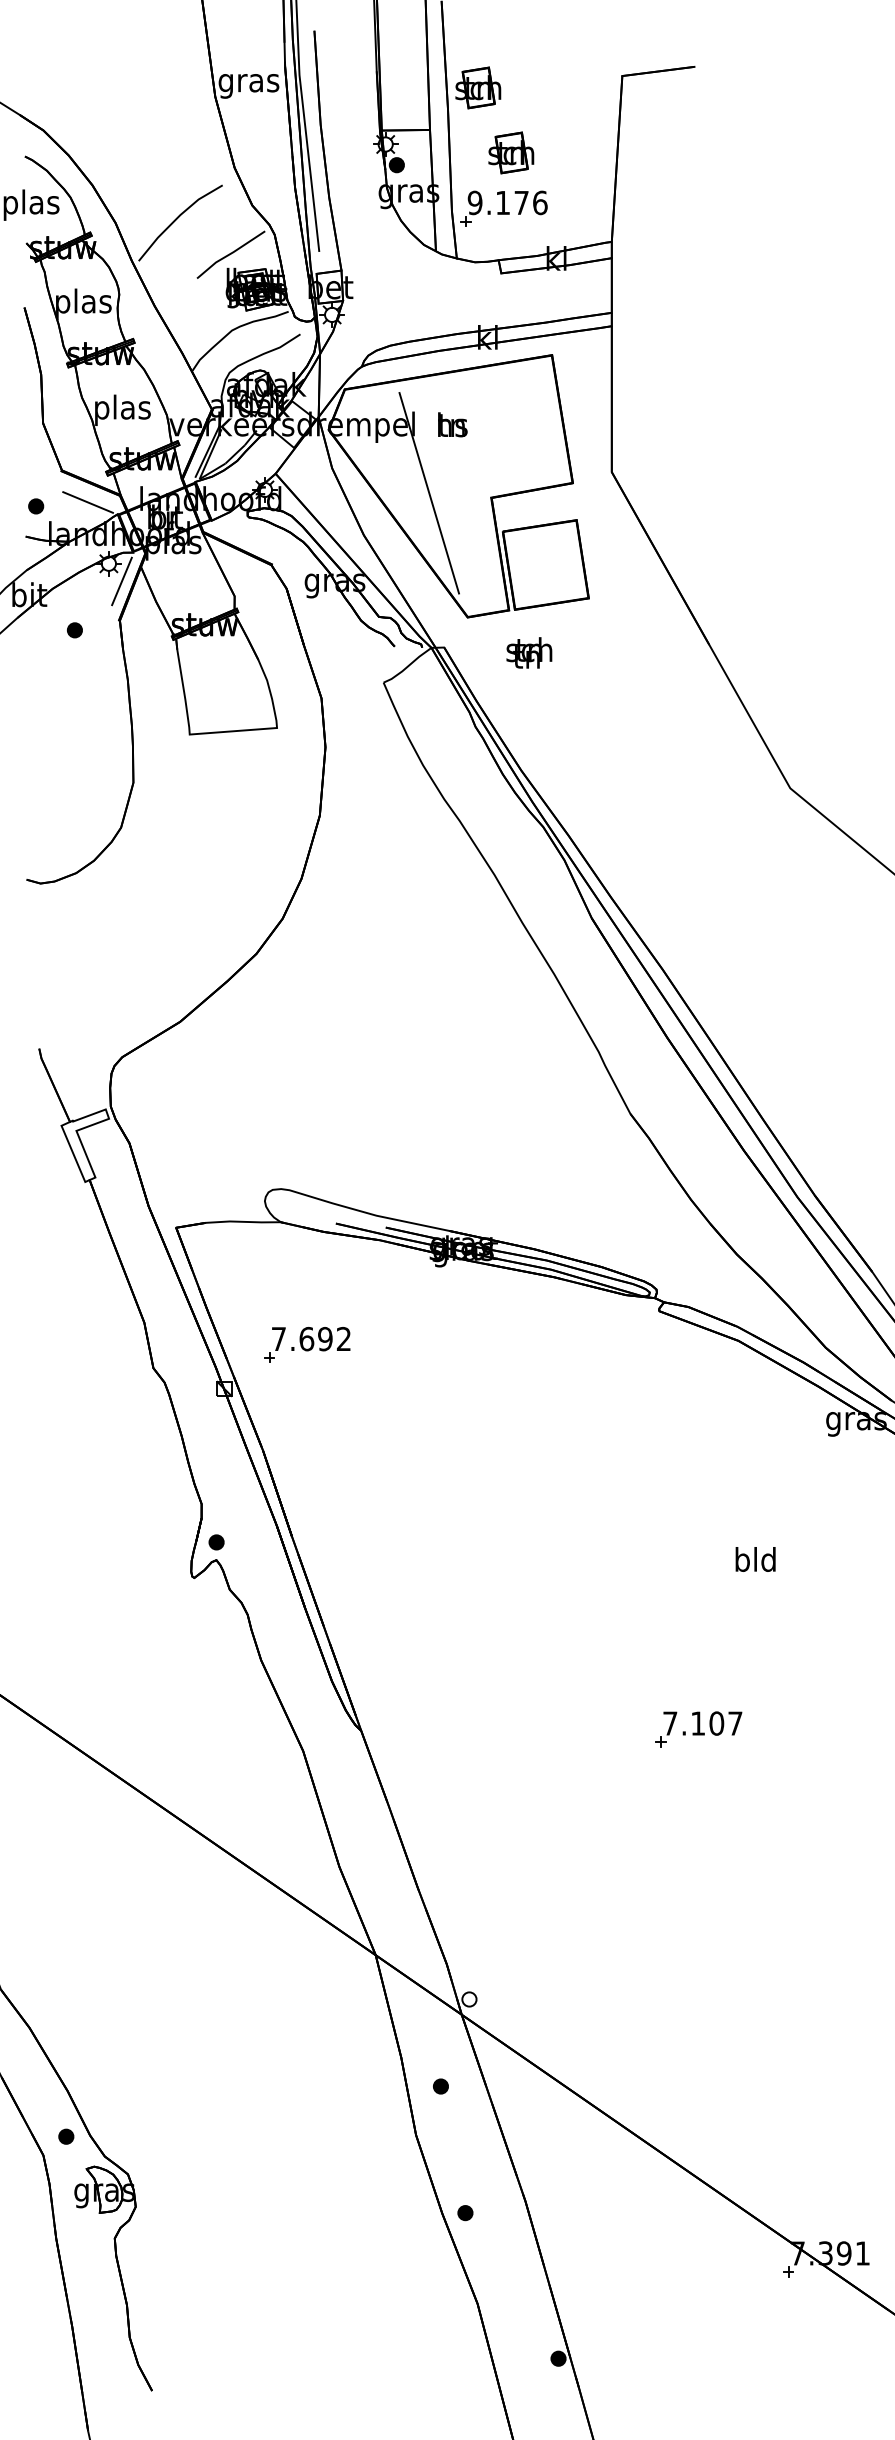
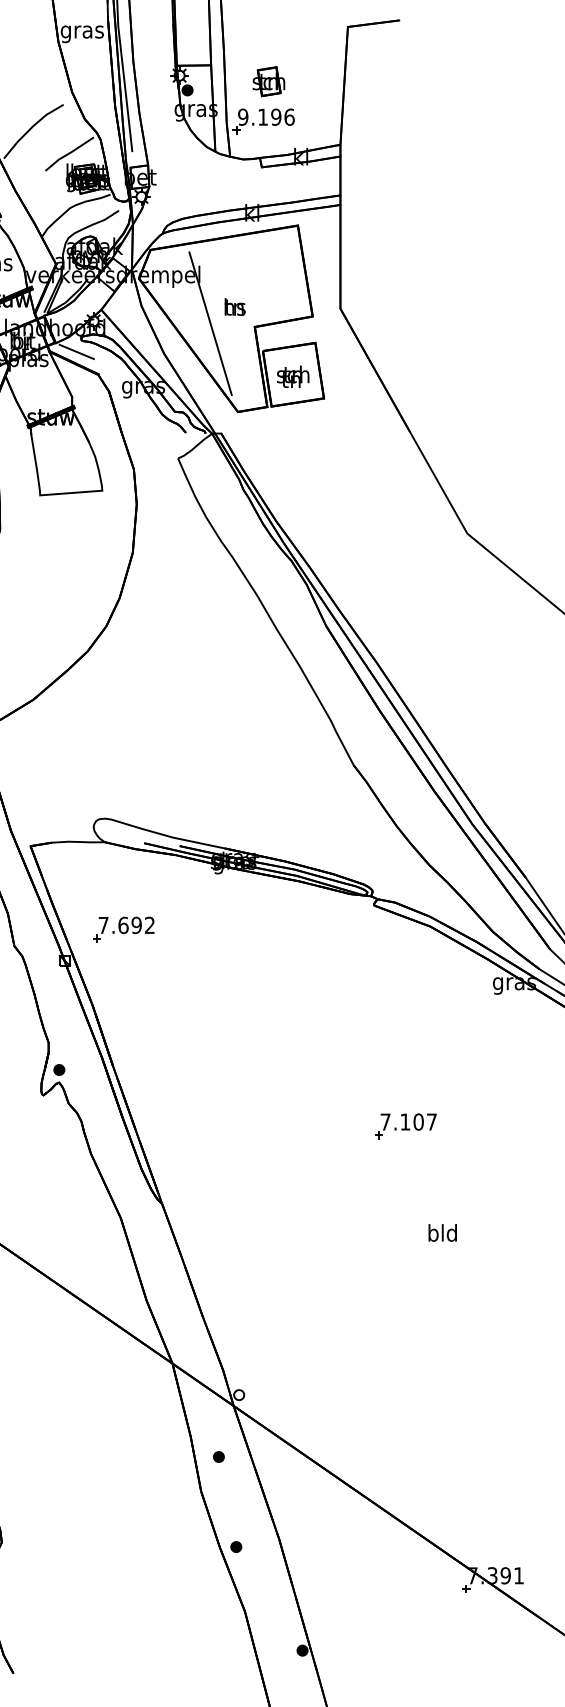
part: (478, 87) -> (245, 35), removed
text: (521, 202) -> (276, 116), 9.176 -> 9.196
text: (452, 424) -> (234, 306), moved
line: (240, 532) -> (76, 351), added
text: (529, 652) -> (293, 376), moved
text: (755, 1559) -> (442, 1232), moved
part: (698, 1729) -> (405, 1126), moved

